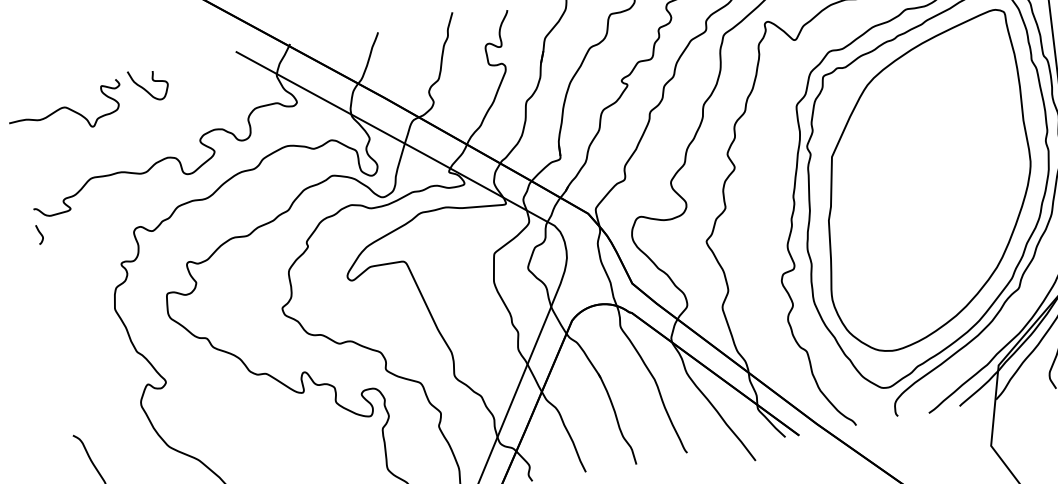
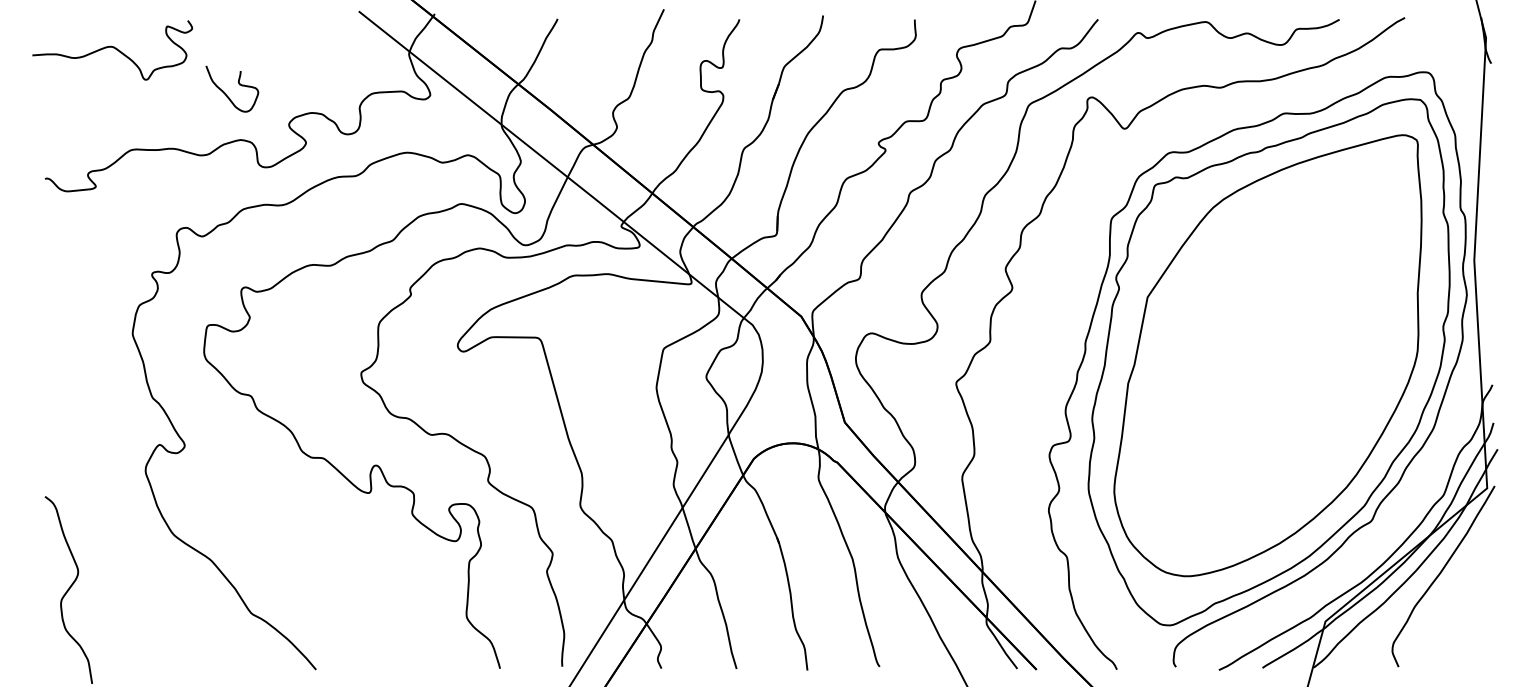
curve: (152, 80) -> (238, 84), moved
curve: (40, 234) -> (48, 214), removed

